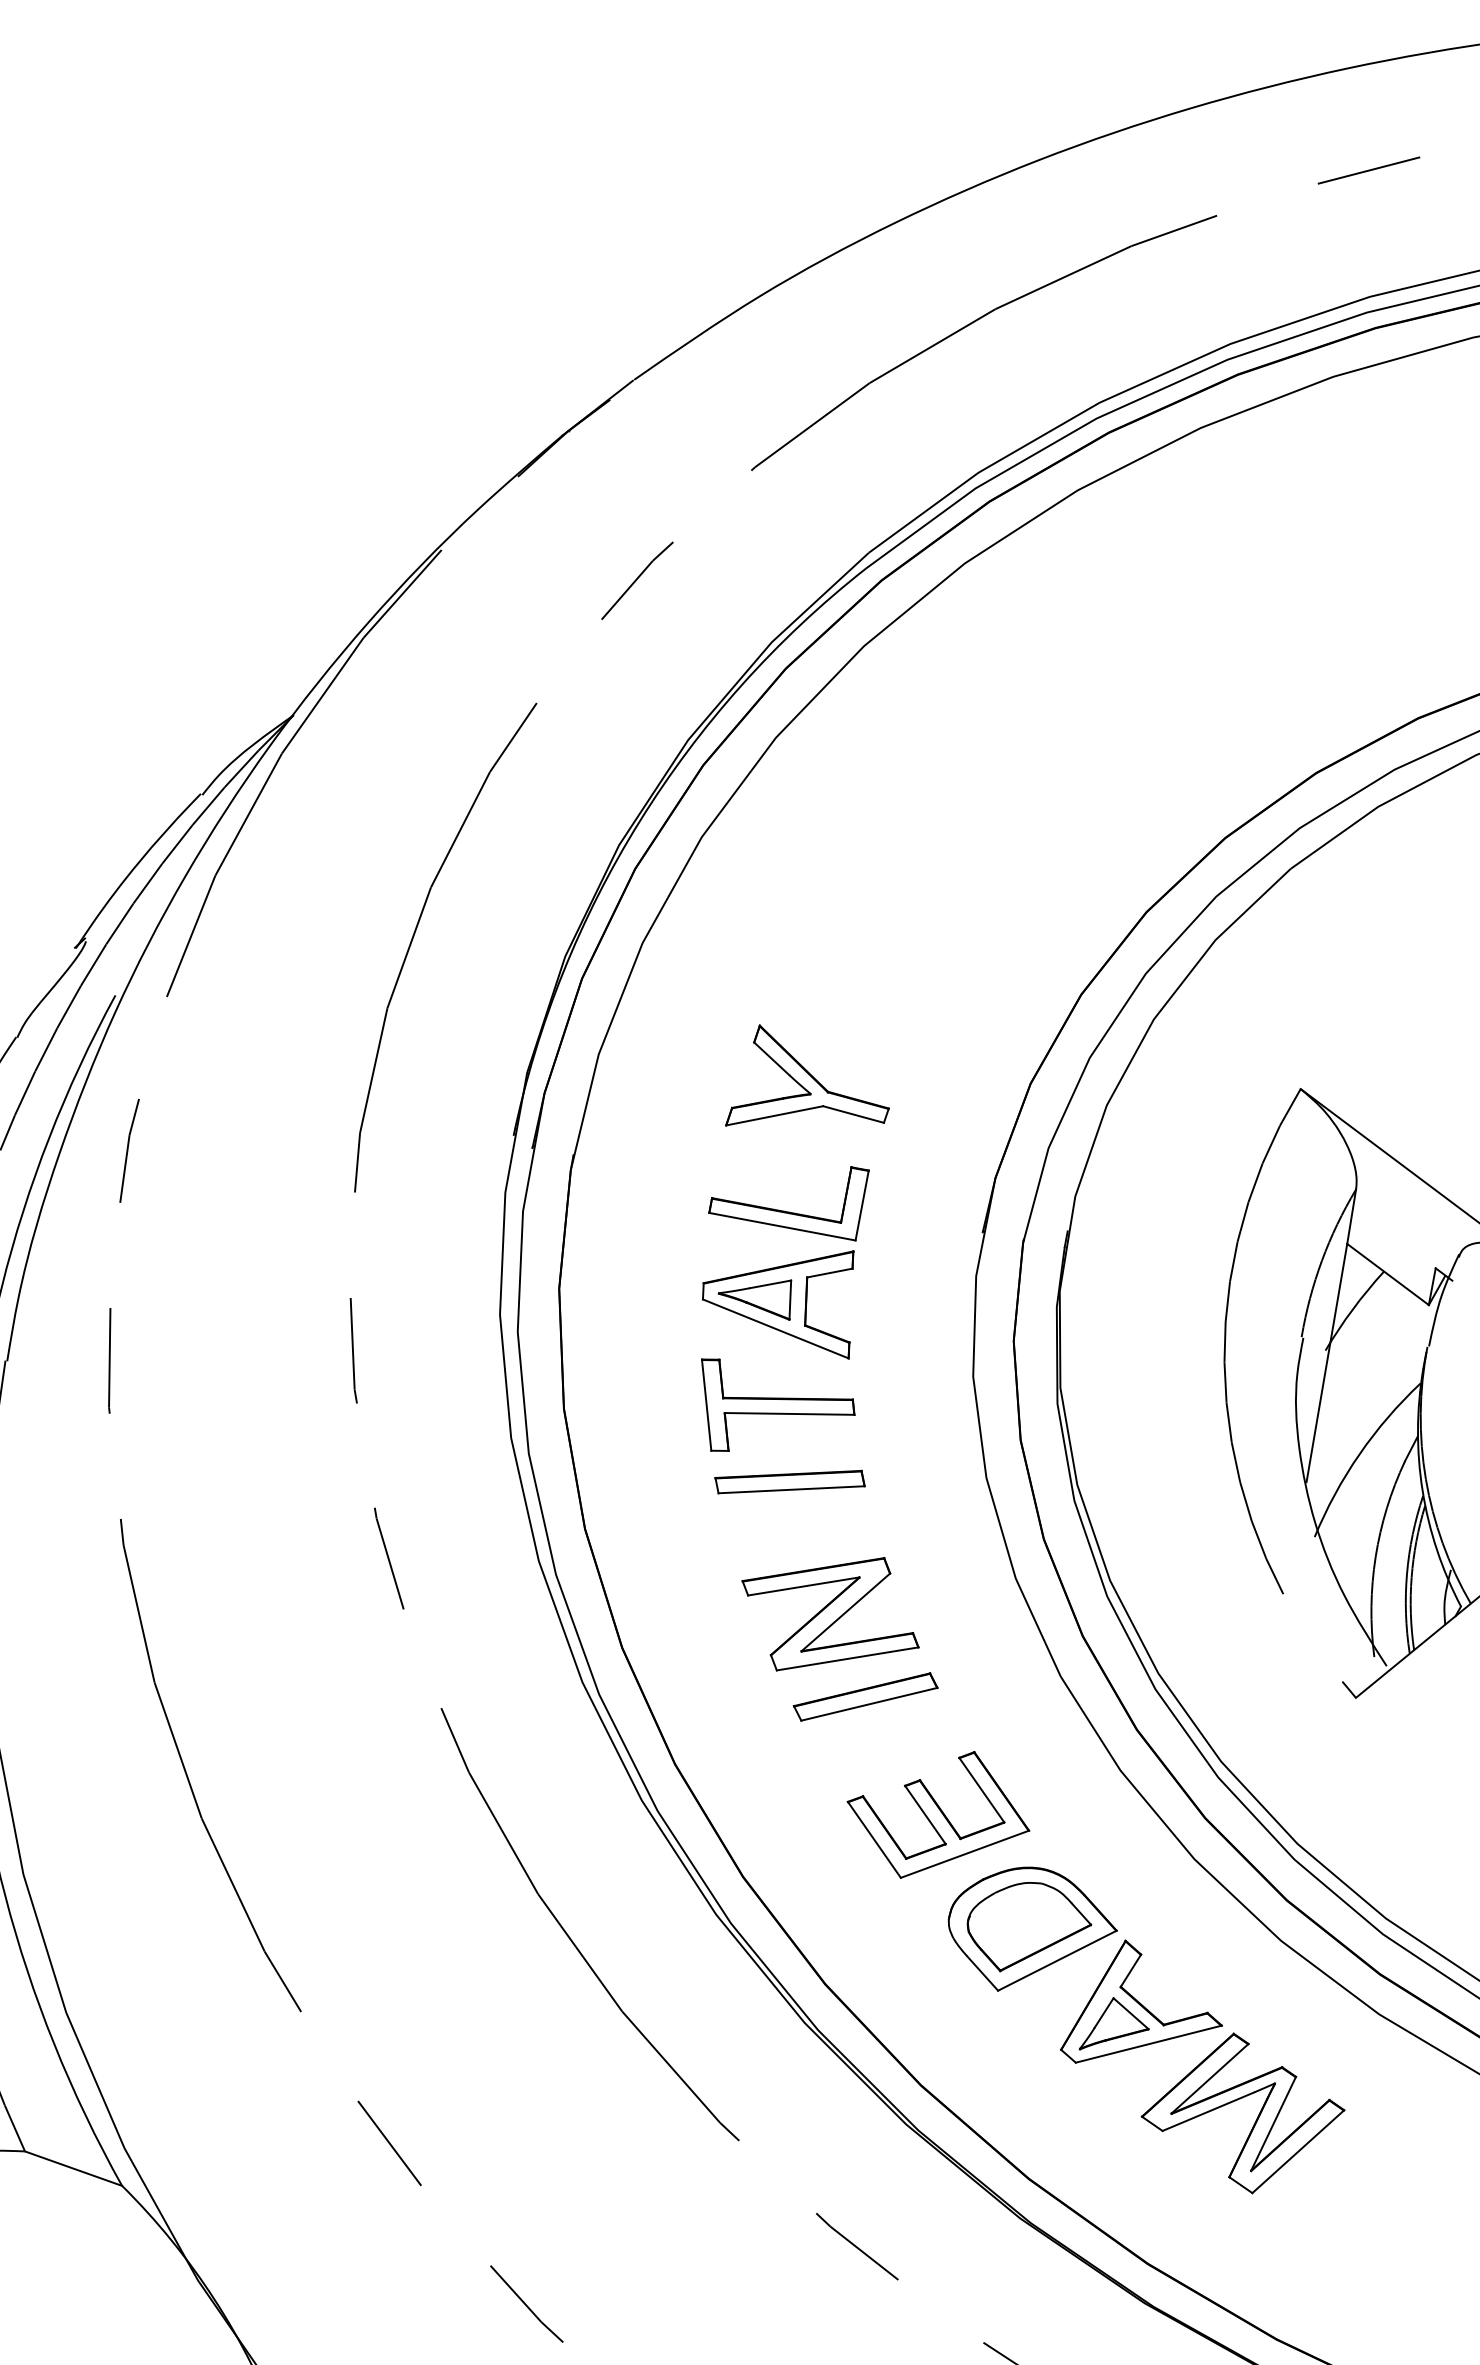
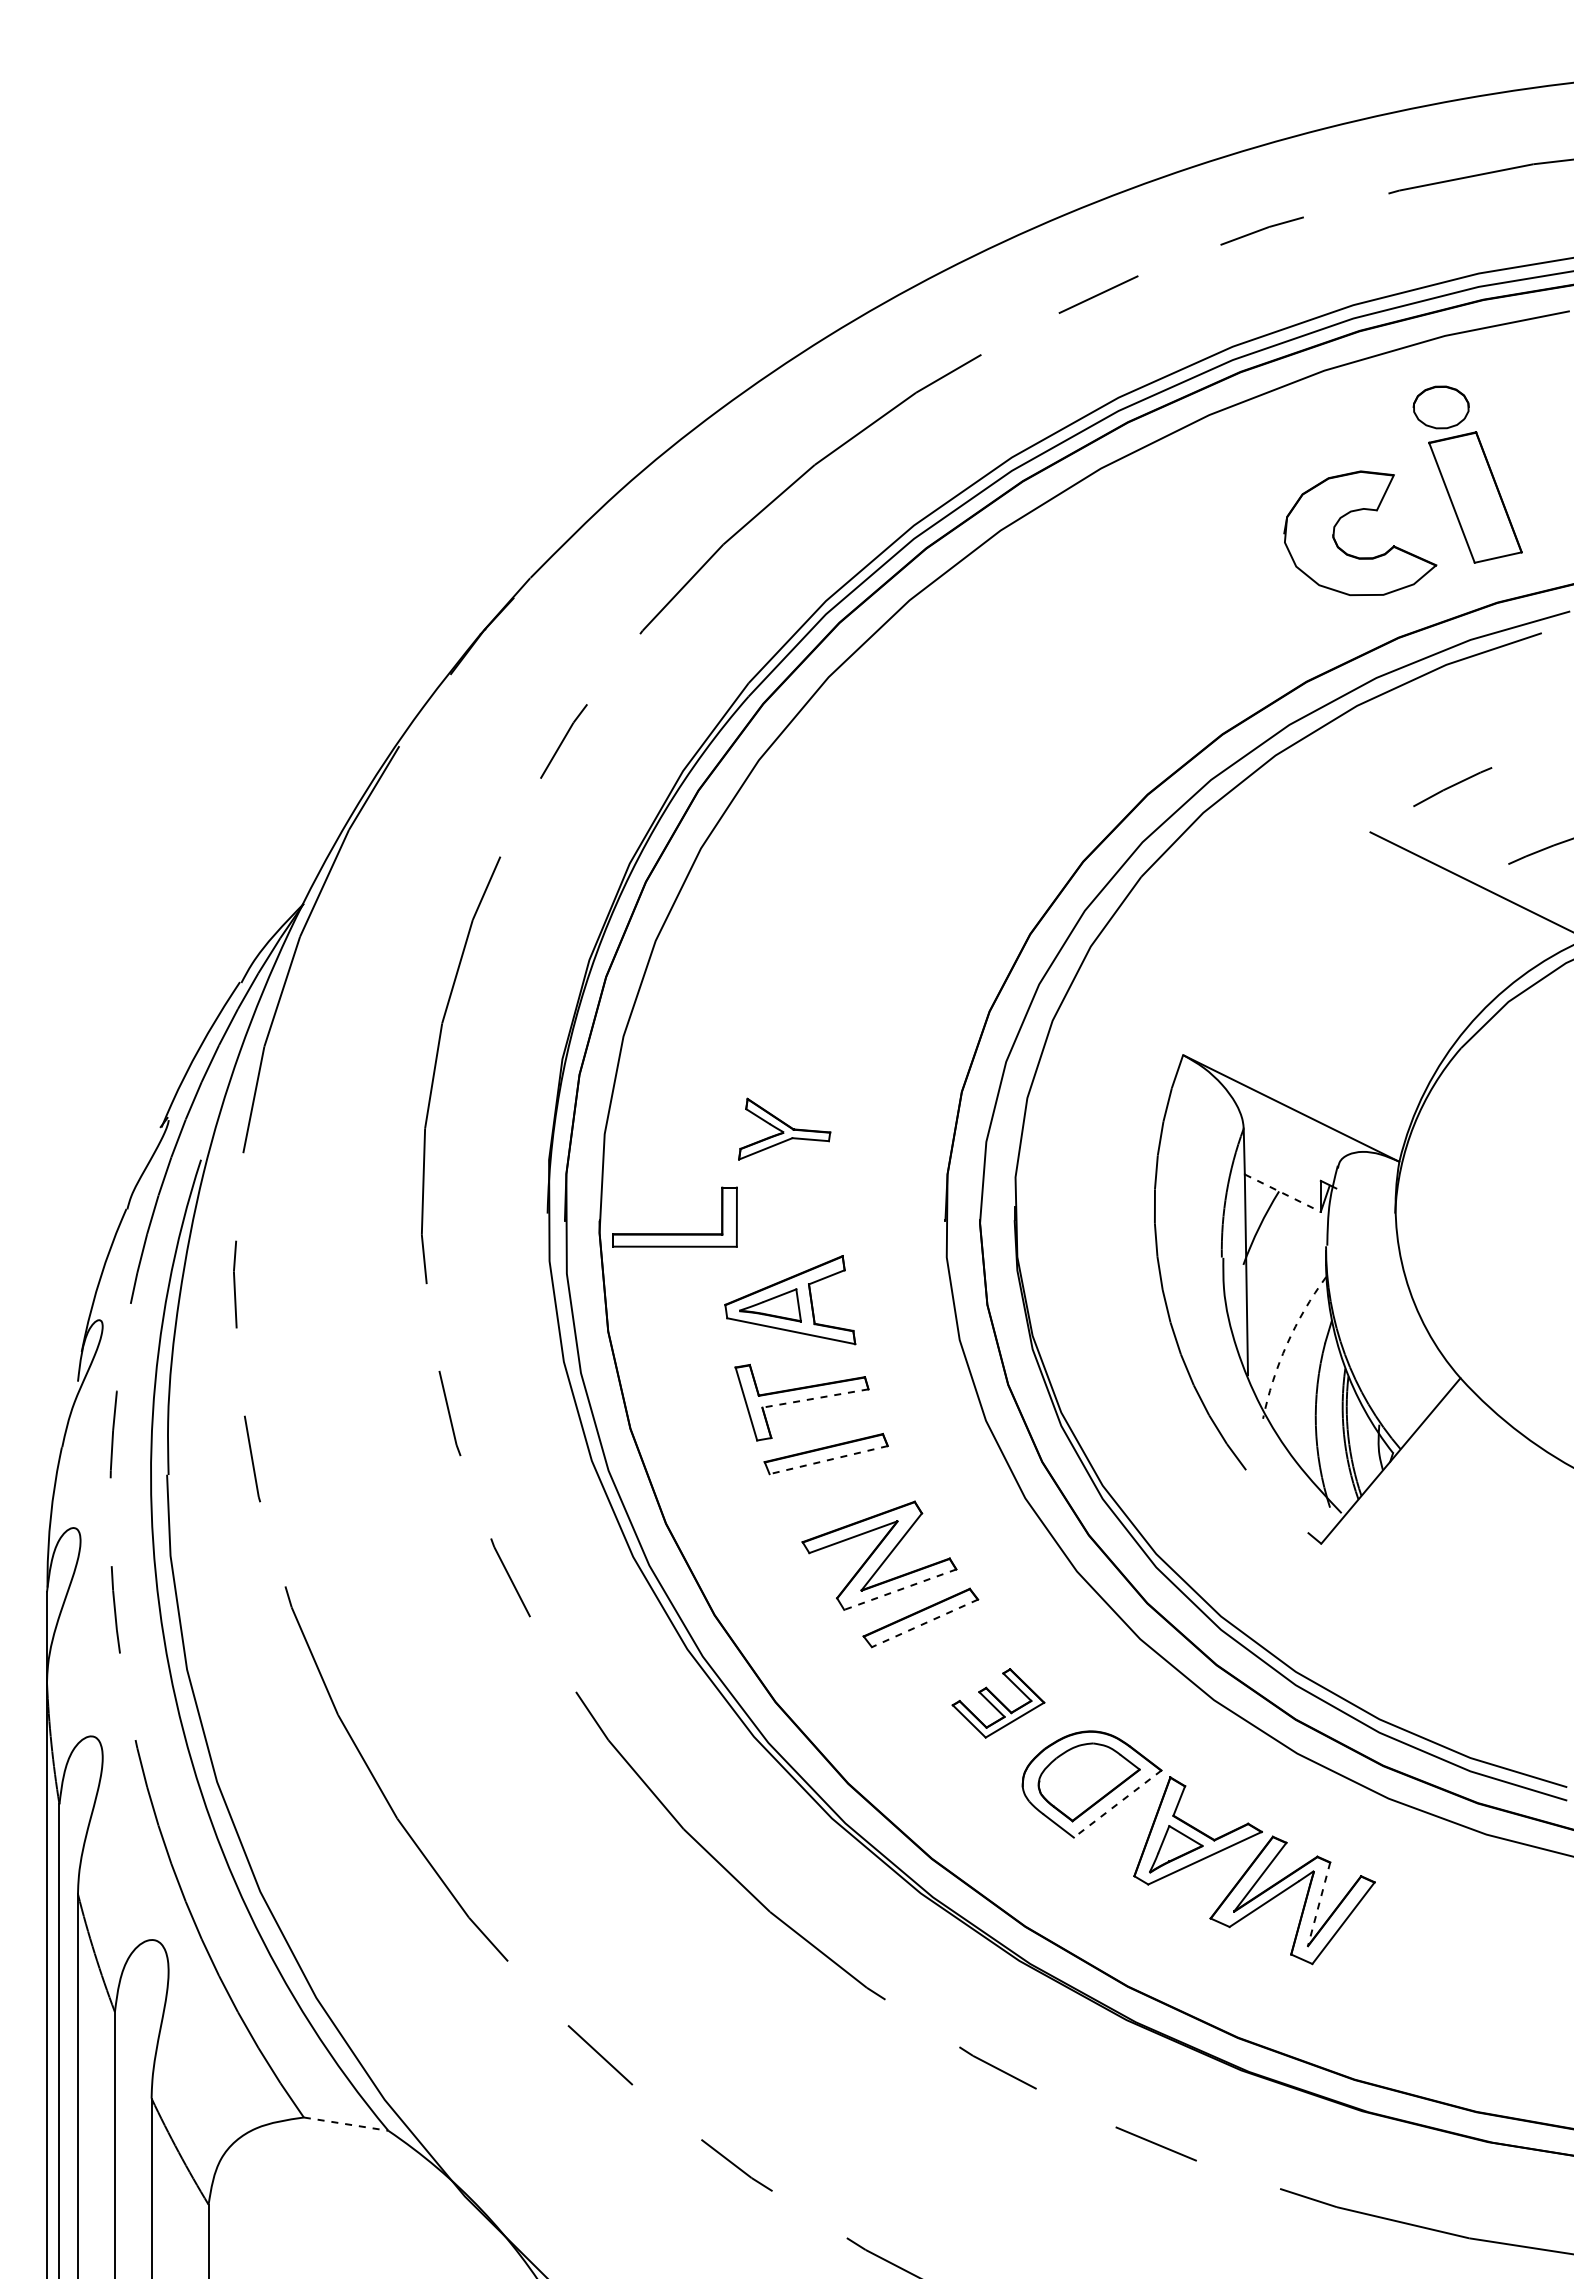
part: (812, 1087) -> (784, 1128), size x0.7
part: (784, 1210) -> (674, 1233), moved
line: (1388, 1275) -> (1283, 1193), solid -> dashed
line: (789, 1413) -> (815, 1398), solid -> dashed
arc: (1358, 1454) -> (1286, 1344), solid -> dashed
line: (791, 1490) -> (828, 1460), solid -> dashed
line: (847, 1658) -> (900, 1589), solid -> dashed
line: (868, 1704) -> (924, 1623), solid -> dashed
part: (938, 1815) -> (998, 1703), size x0.6
line: (1057, 1961) -> (1117, 1804), solid -> dashed
line: (1273, 2124) -> (1319, 1904), solid -> dashed
line: (73, 2169) -> (346, 2124), solid -> dashed

